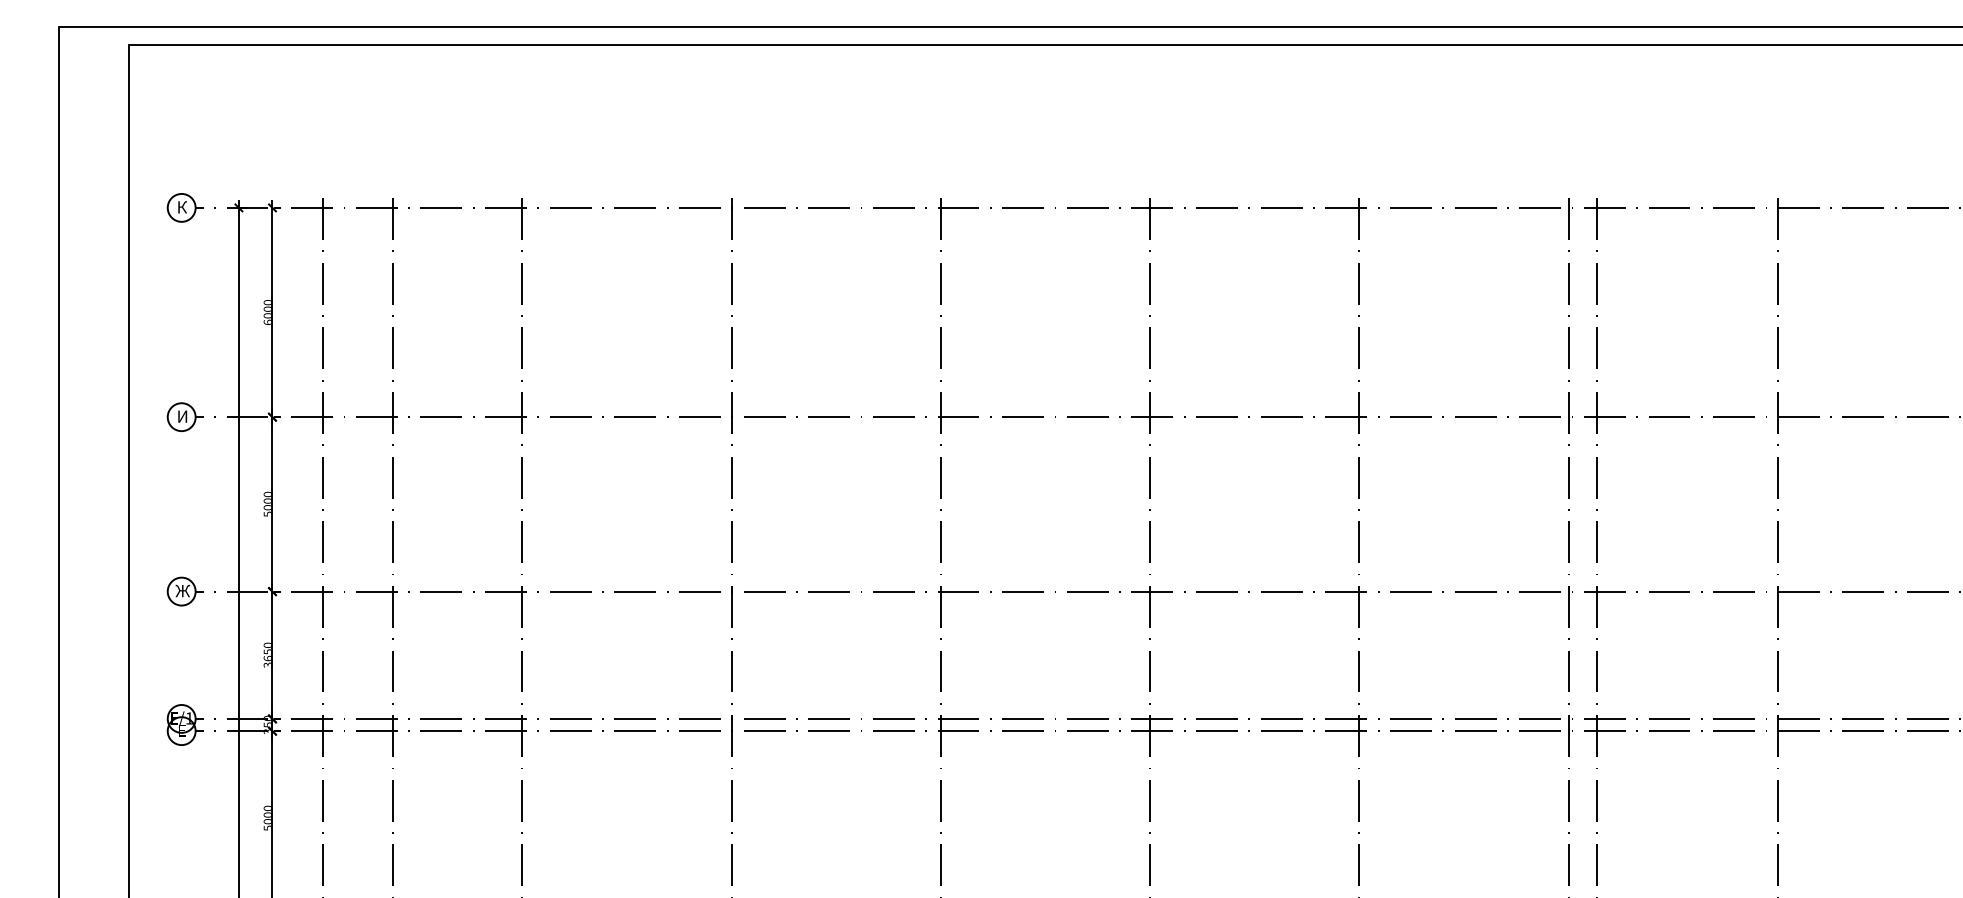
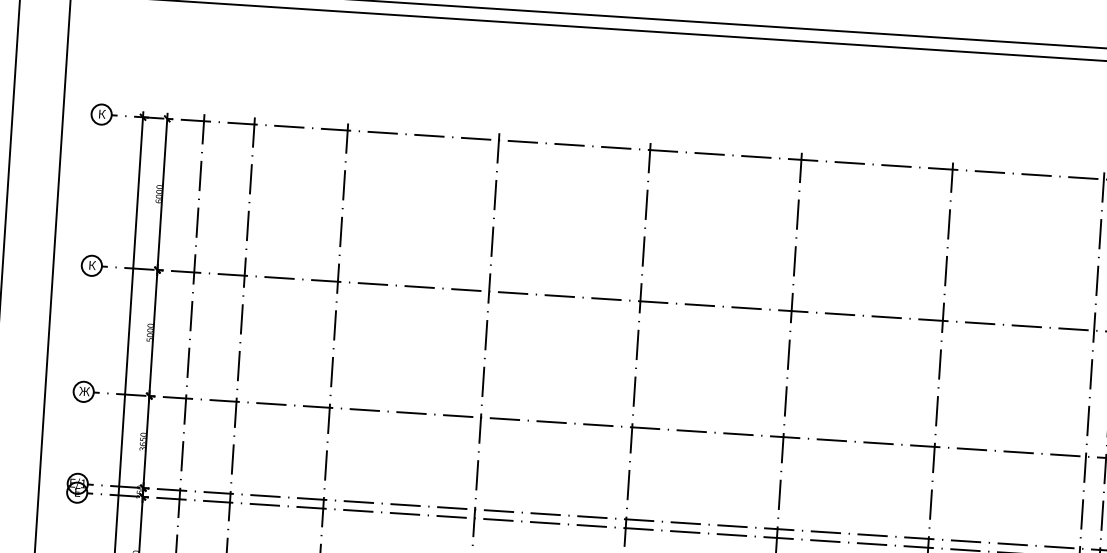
text: (183, 416) -> (93, 265), И -> К

